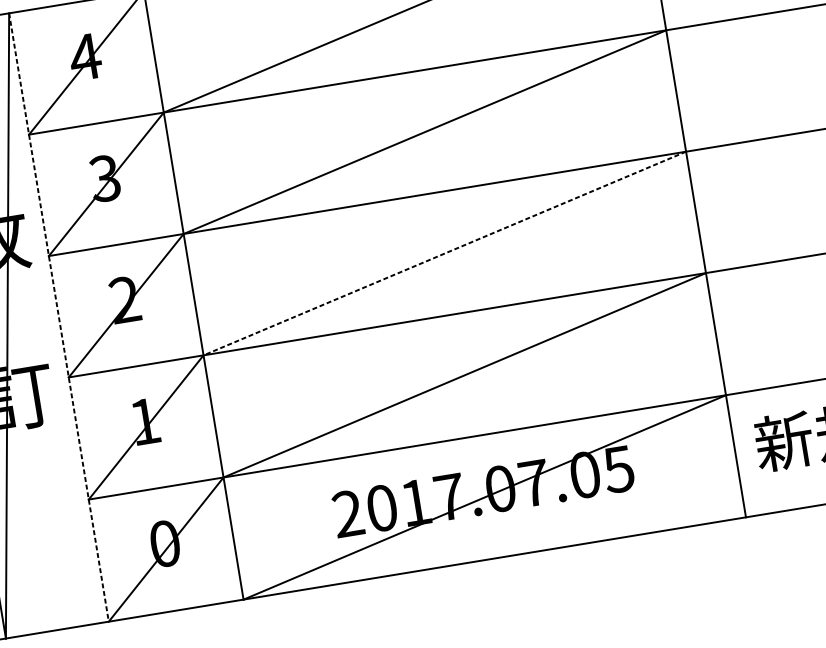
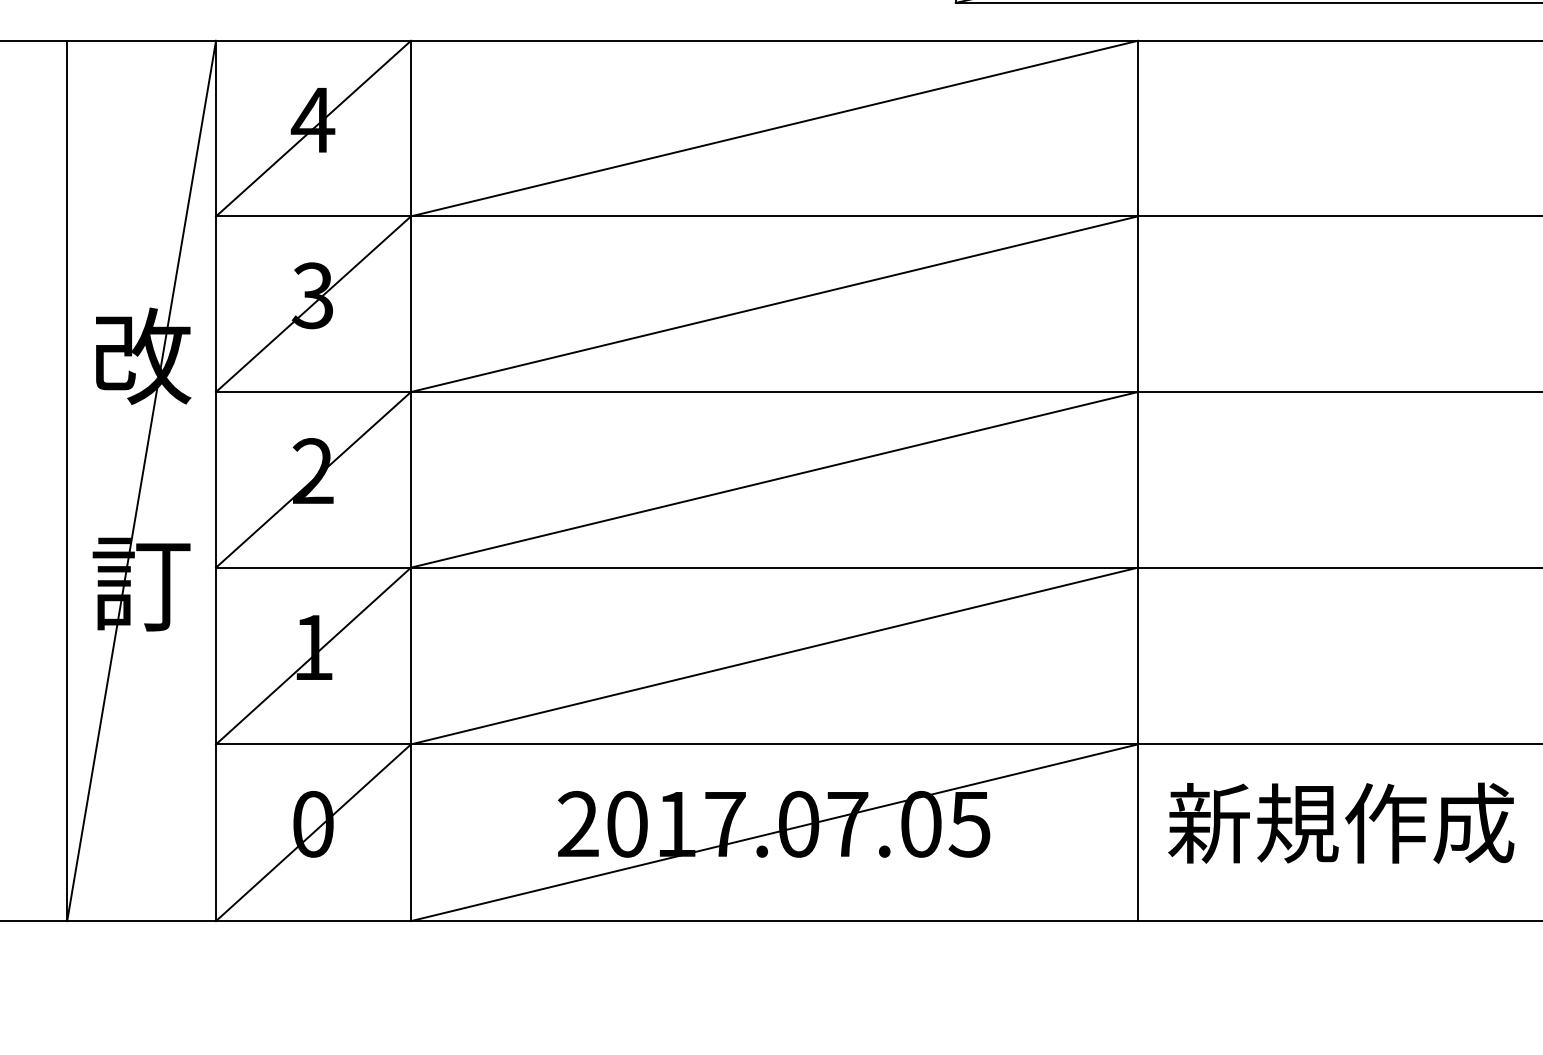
line: (444, 253) -> (774, 479), dashed -> solid
line: (59, 317) -> (216, 481), dashed -> solid

